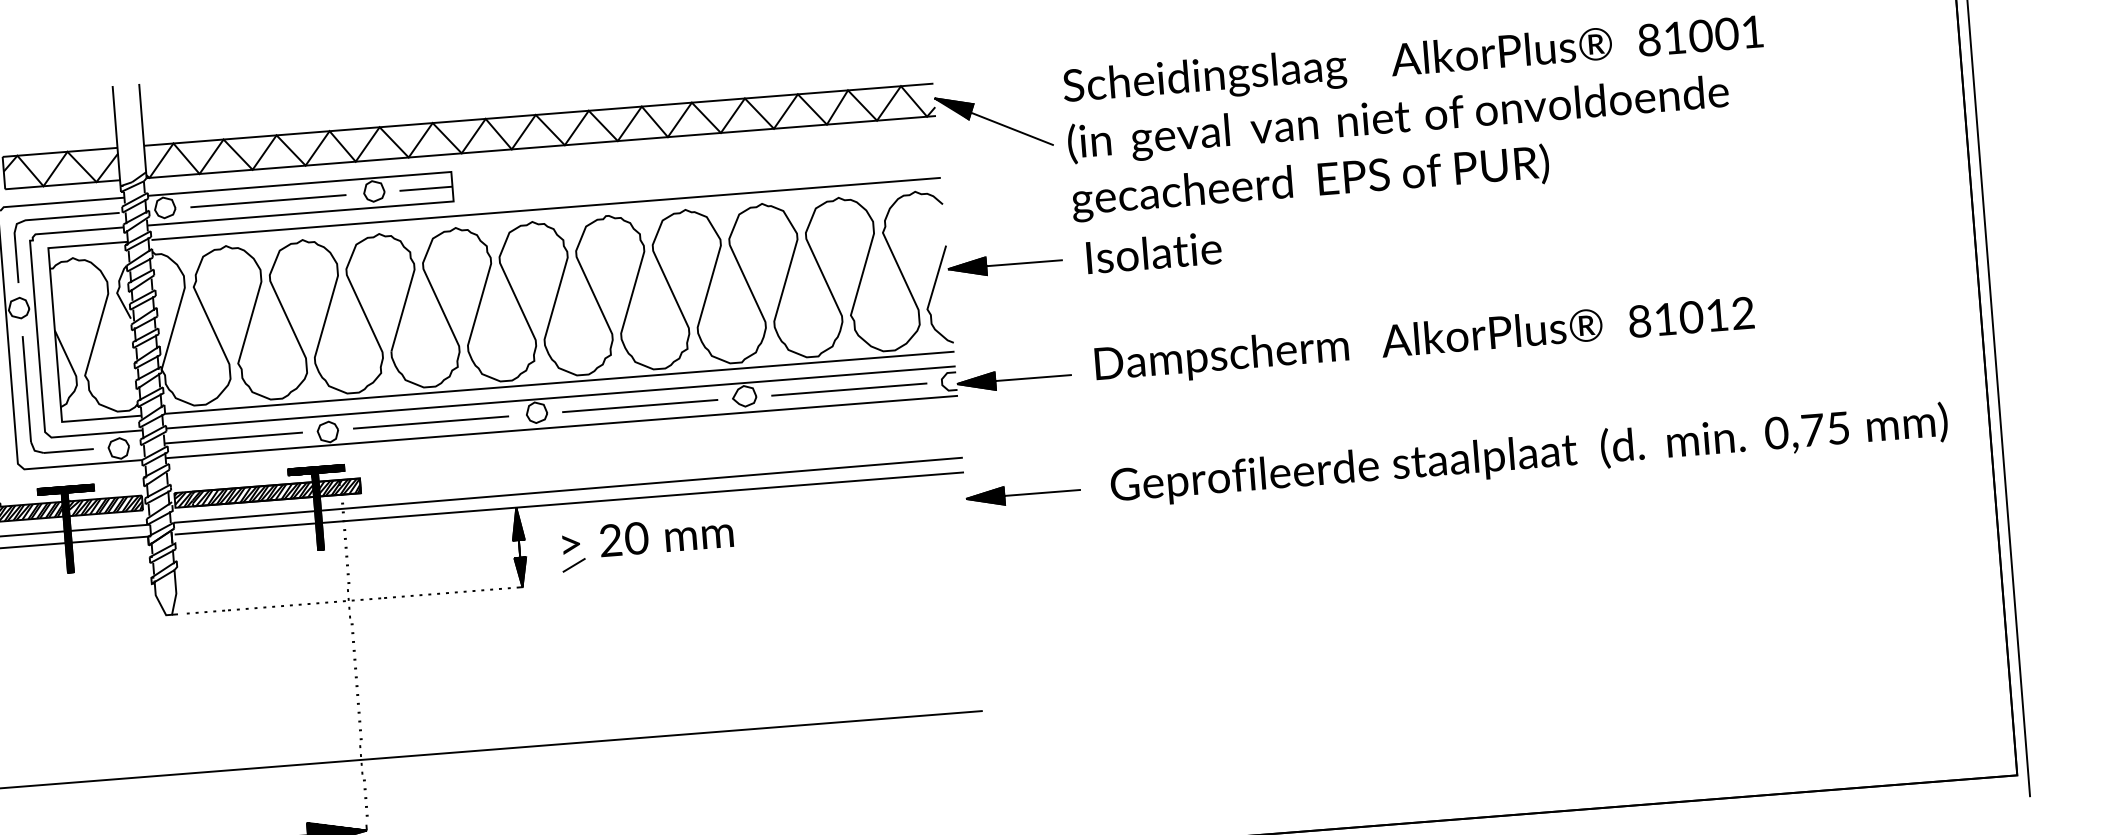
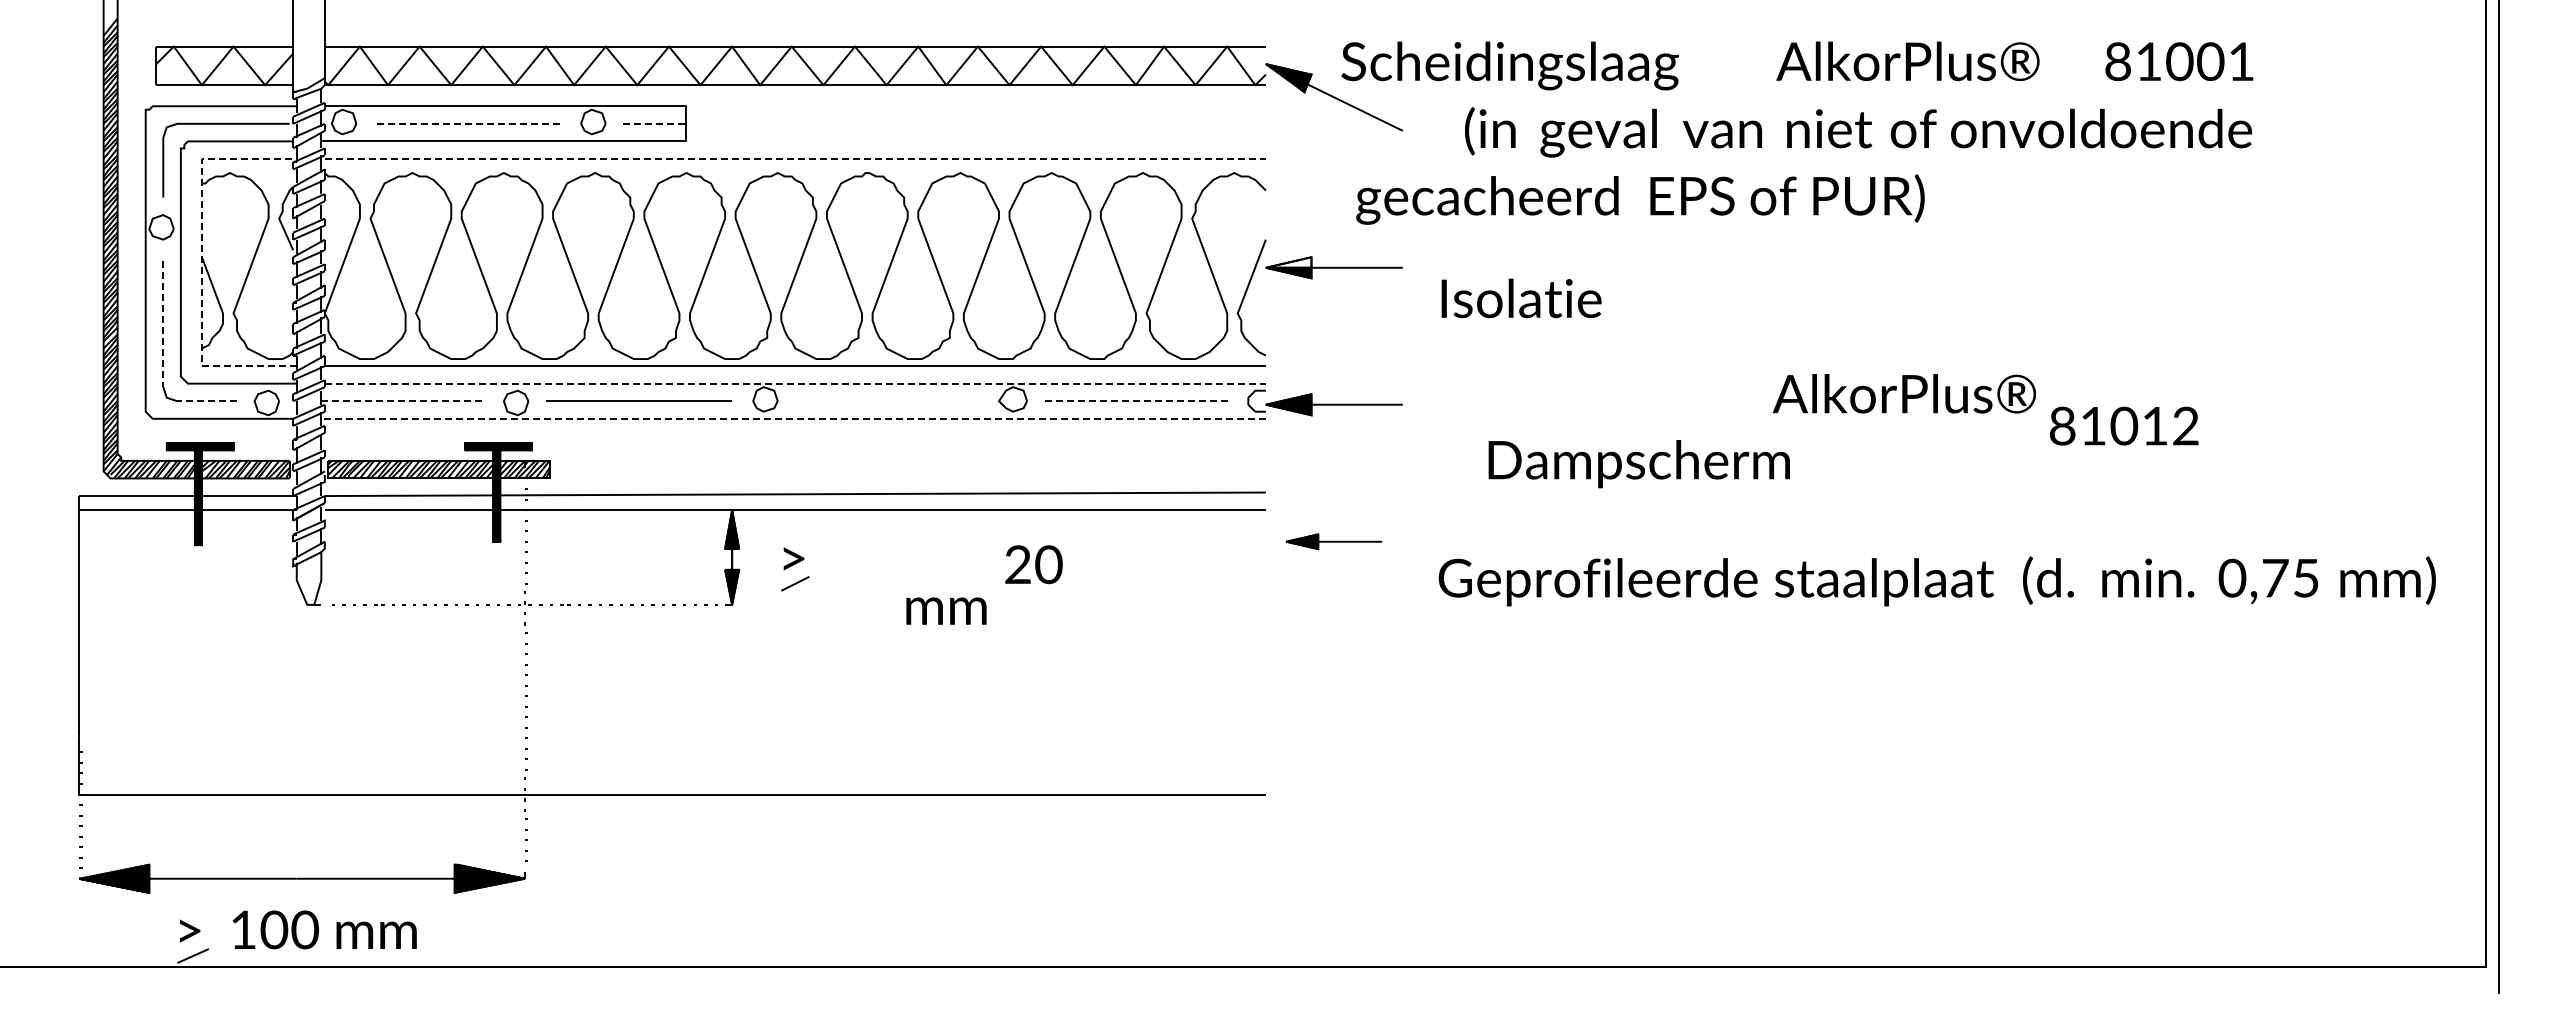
text: (1501, 51) -> (1907, 61), moved
text: (1204, 78) -> (1509, 65), moved
text: (1398, 119) -> (1858, 132), moved
text: (1310, 183) -> (1640, 199), moved
line: (425, 188) -> (654, 123), solid -> dashed
line: (267, 200) -> (466, 123), solid -> dashed
line: (546, 208) -> (795, 158), solid -> dashed
text: (1154, 252) -> (1521, 298), moved
fill: (966, 263) -> (1288, 262), removed
text: (1691, 316) -> (2124, 425), moved
line: (54, 335) -> (201, 262), solid -> dashed
text: (1221, 358) -> (1638, 464), moved
line: (27, 389) -> (163, 324), solid -> dashed
line: (849, 389) -> (1138, 401), solid -> dashed
line: (561, 397) -> (795, 383), solid -> dashed
line: (639, 405) -> (887, 400), removed
line: (561, 426) -> (793, 418), solid -> dashed
line: (234, 438) -> (404, 401), solid -> dashed
line: (69, 451) -> (207, 401), solid -> dashed
text: (1528, 455) -> (1936, 581), moved
part: (1022, 494) -> (1333, 541), size x0.7
text: (699, 537) -> (946, 610), moved
text: (623, 539) -> (1033, 564), moved

